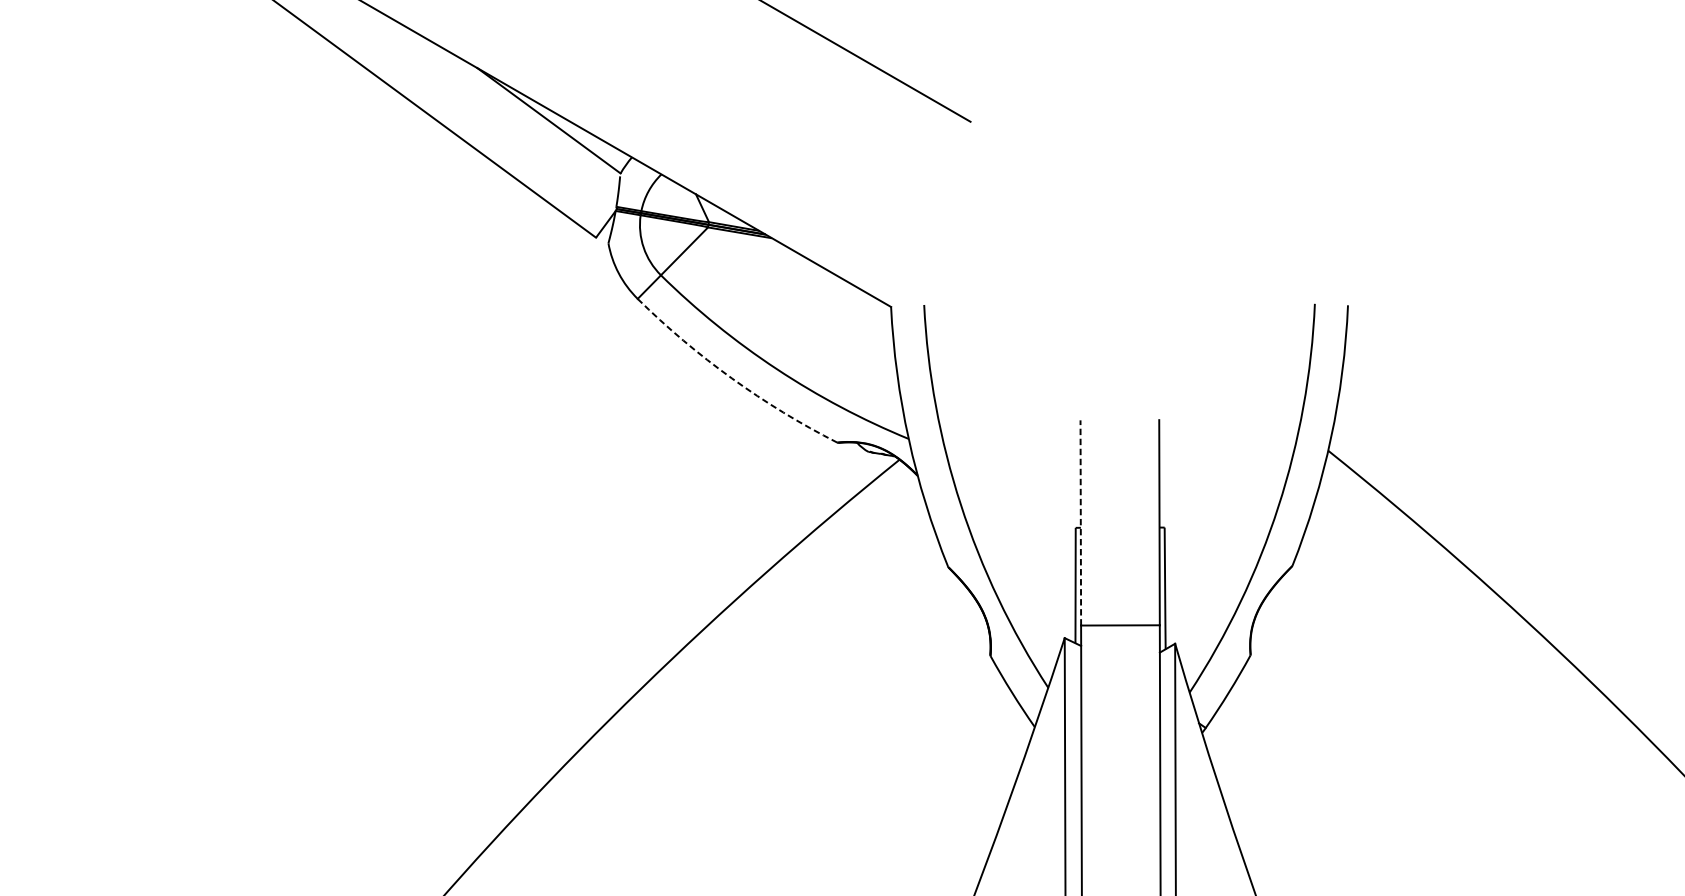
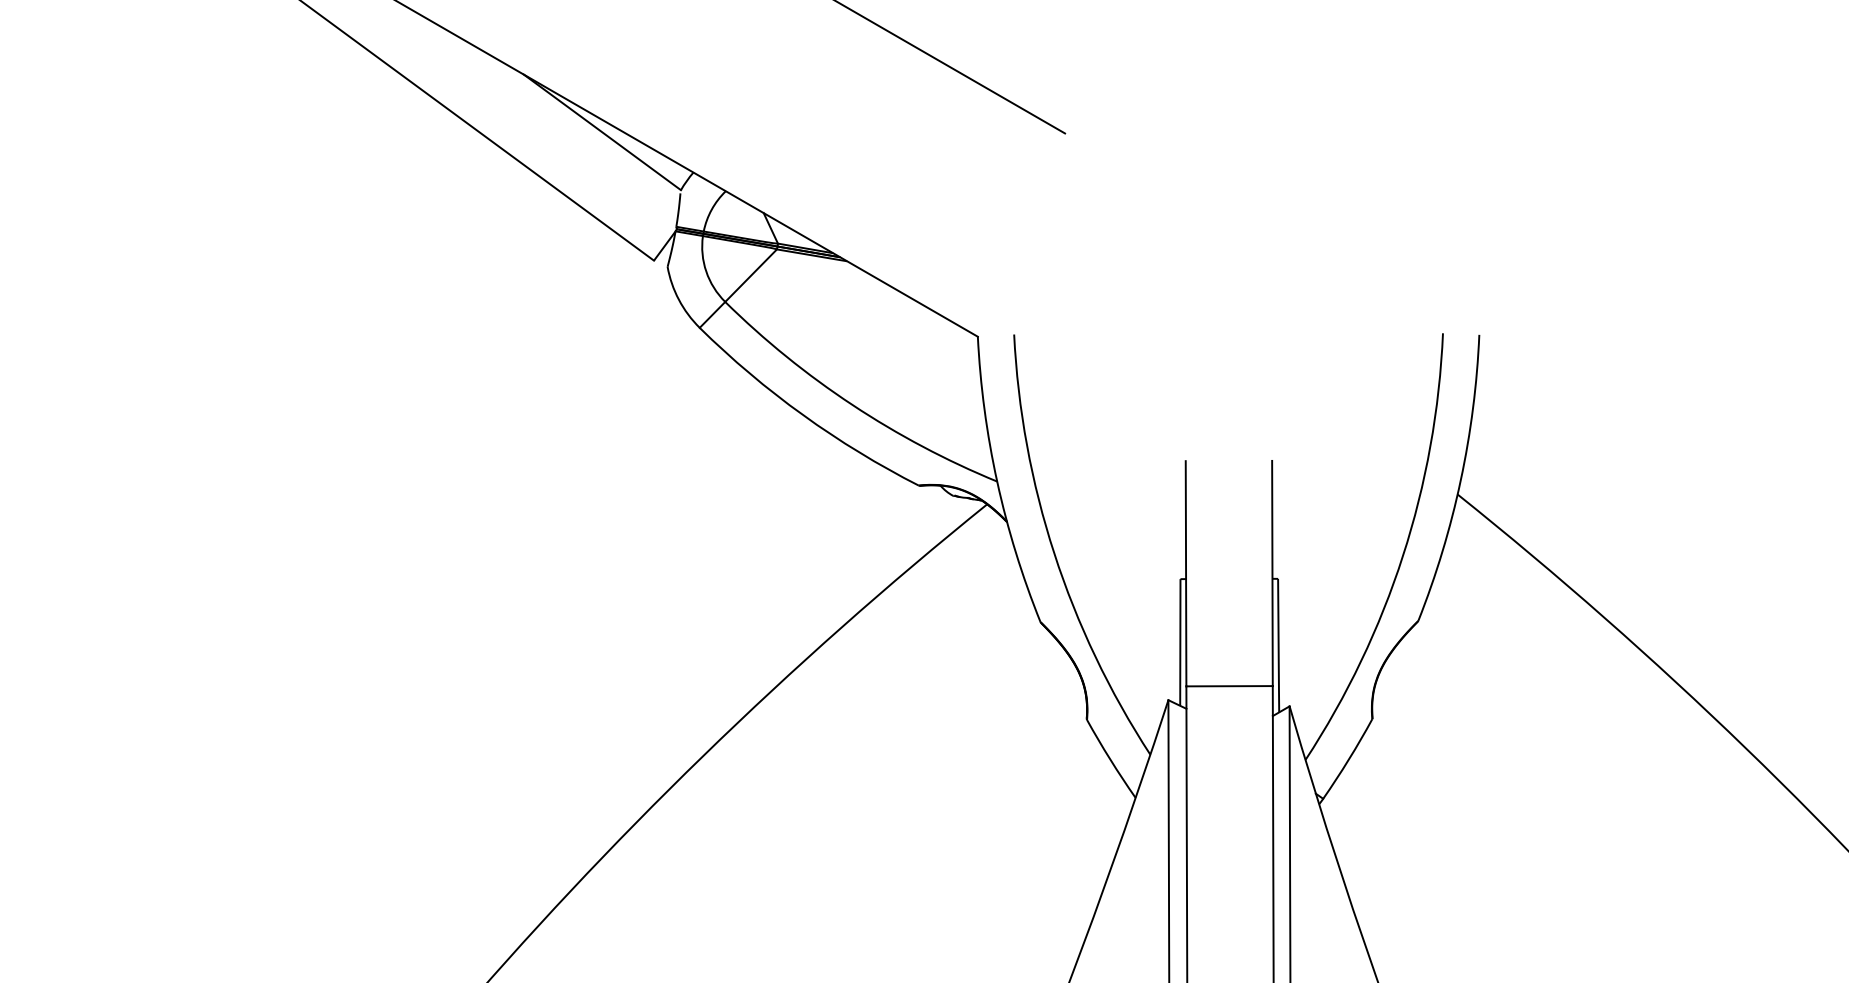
arc: (732, 378) -> (803, 415), dashed -> solid
line: (1081, 522) -> (1186, 573), dashed -> solid

